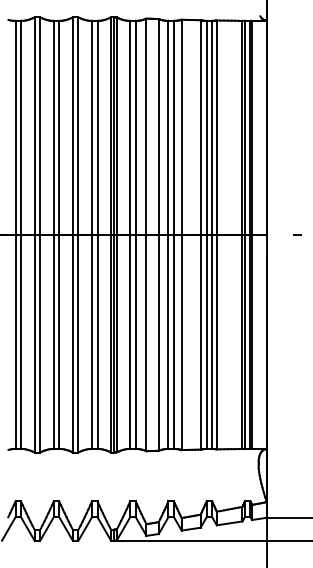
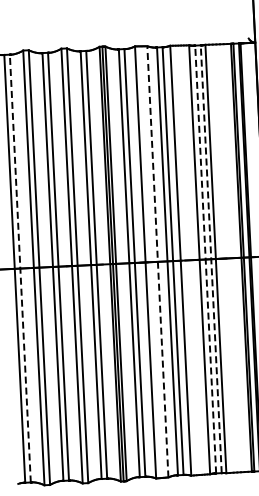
line: (21, 234) -> (20, 268), solid -> dashed
line: (158, 234) -> (157, 261), solid -> dashed
line: (206, 234) -> (205, 259), solid -> dashed
line: (212, 234) -> (211, 258), solid -> dashed

